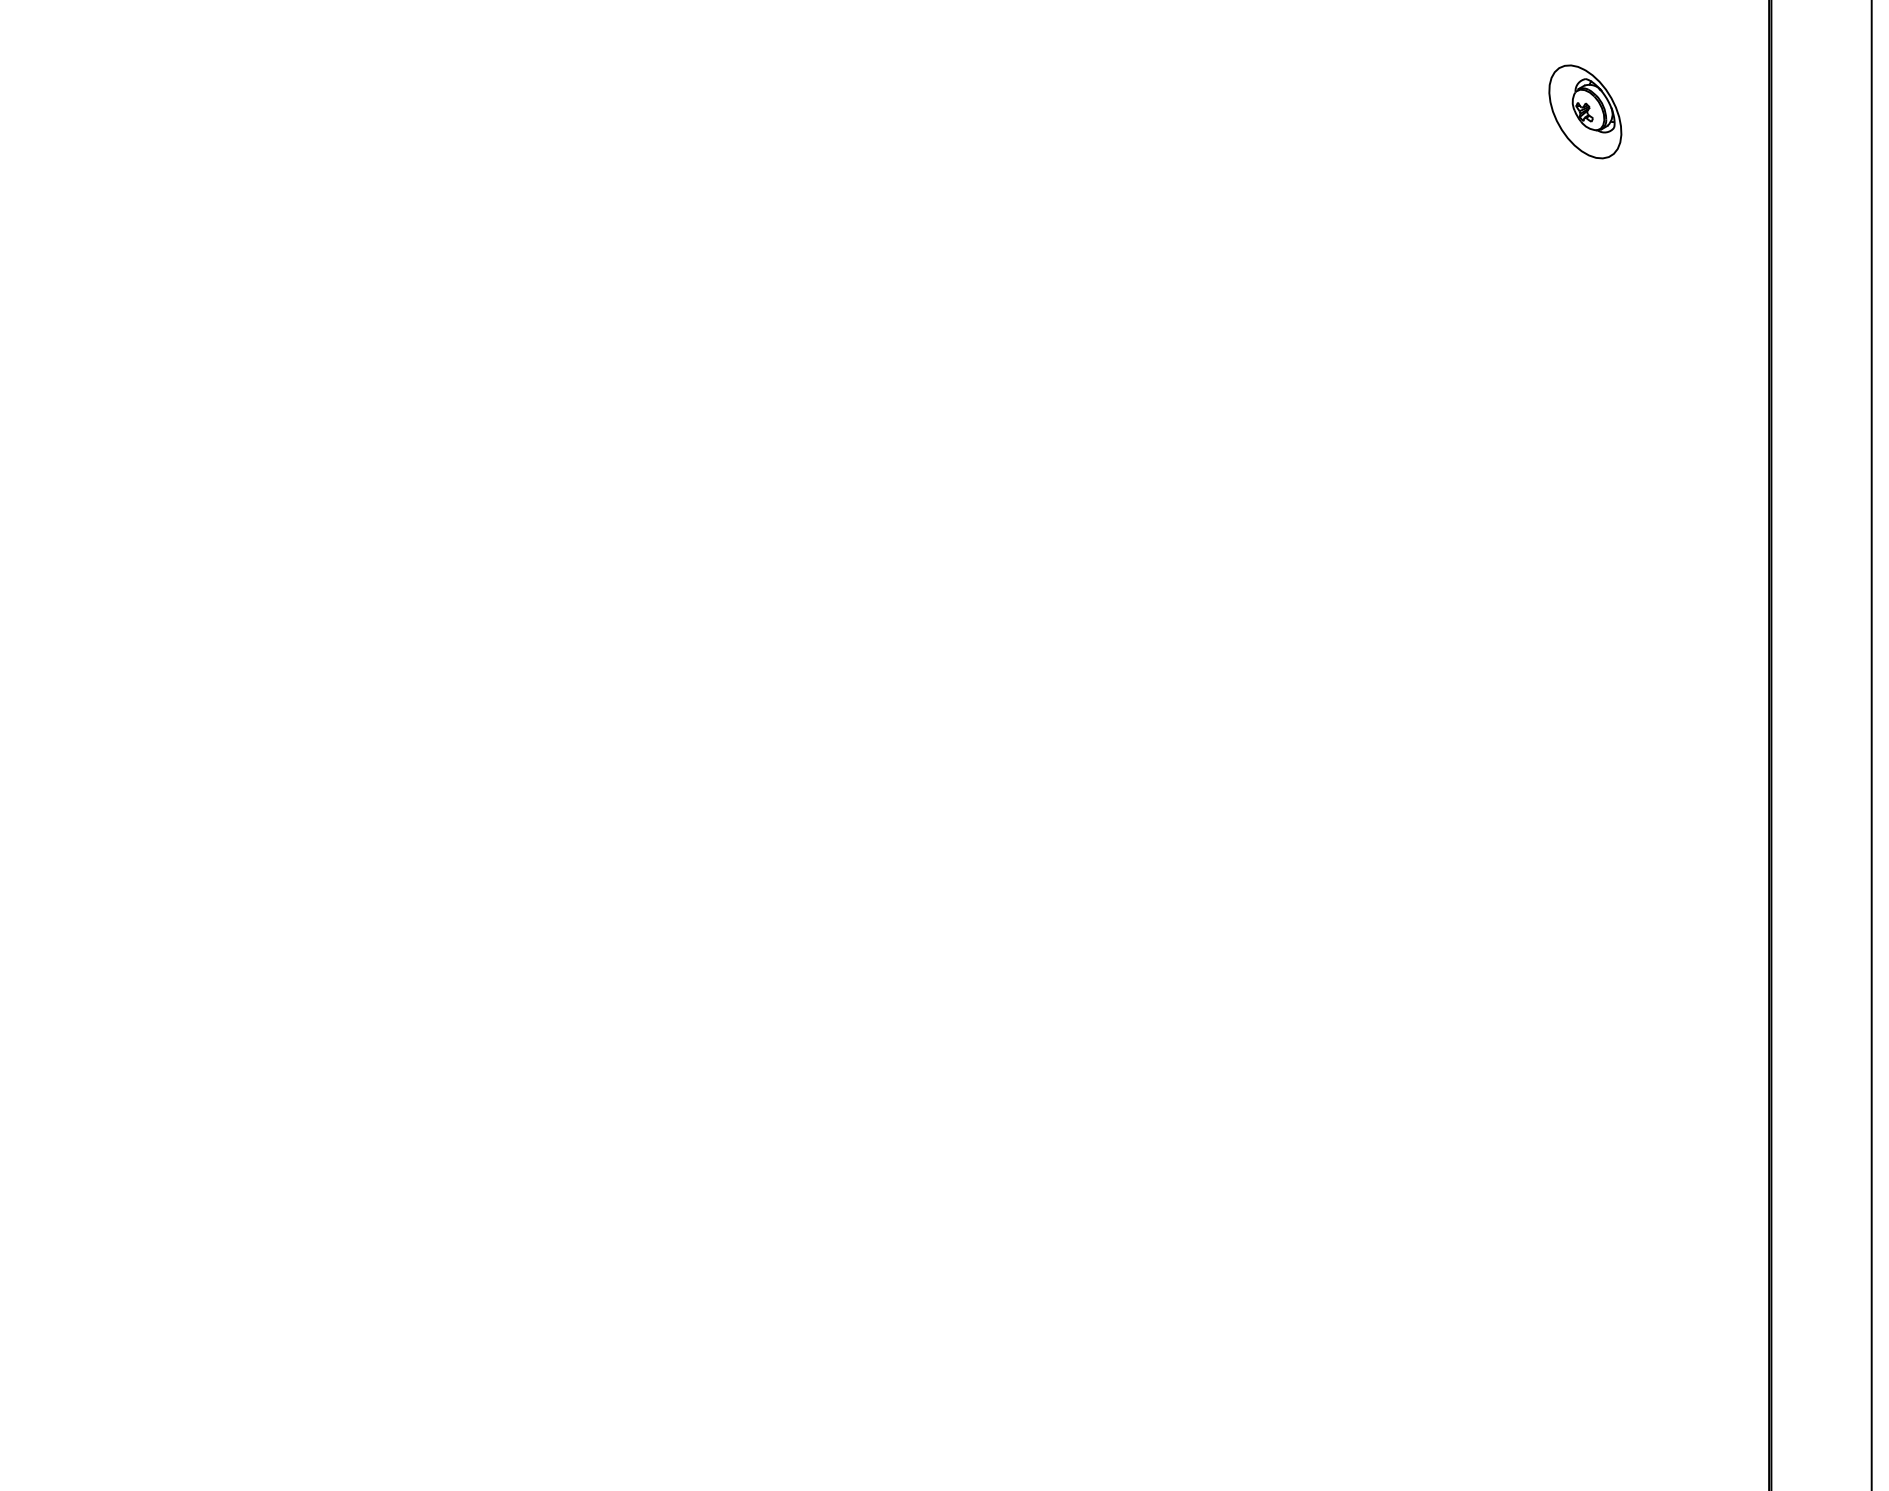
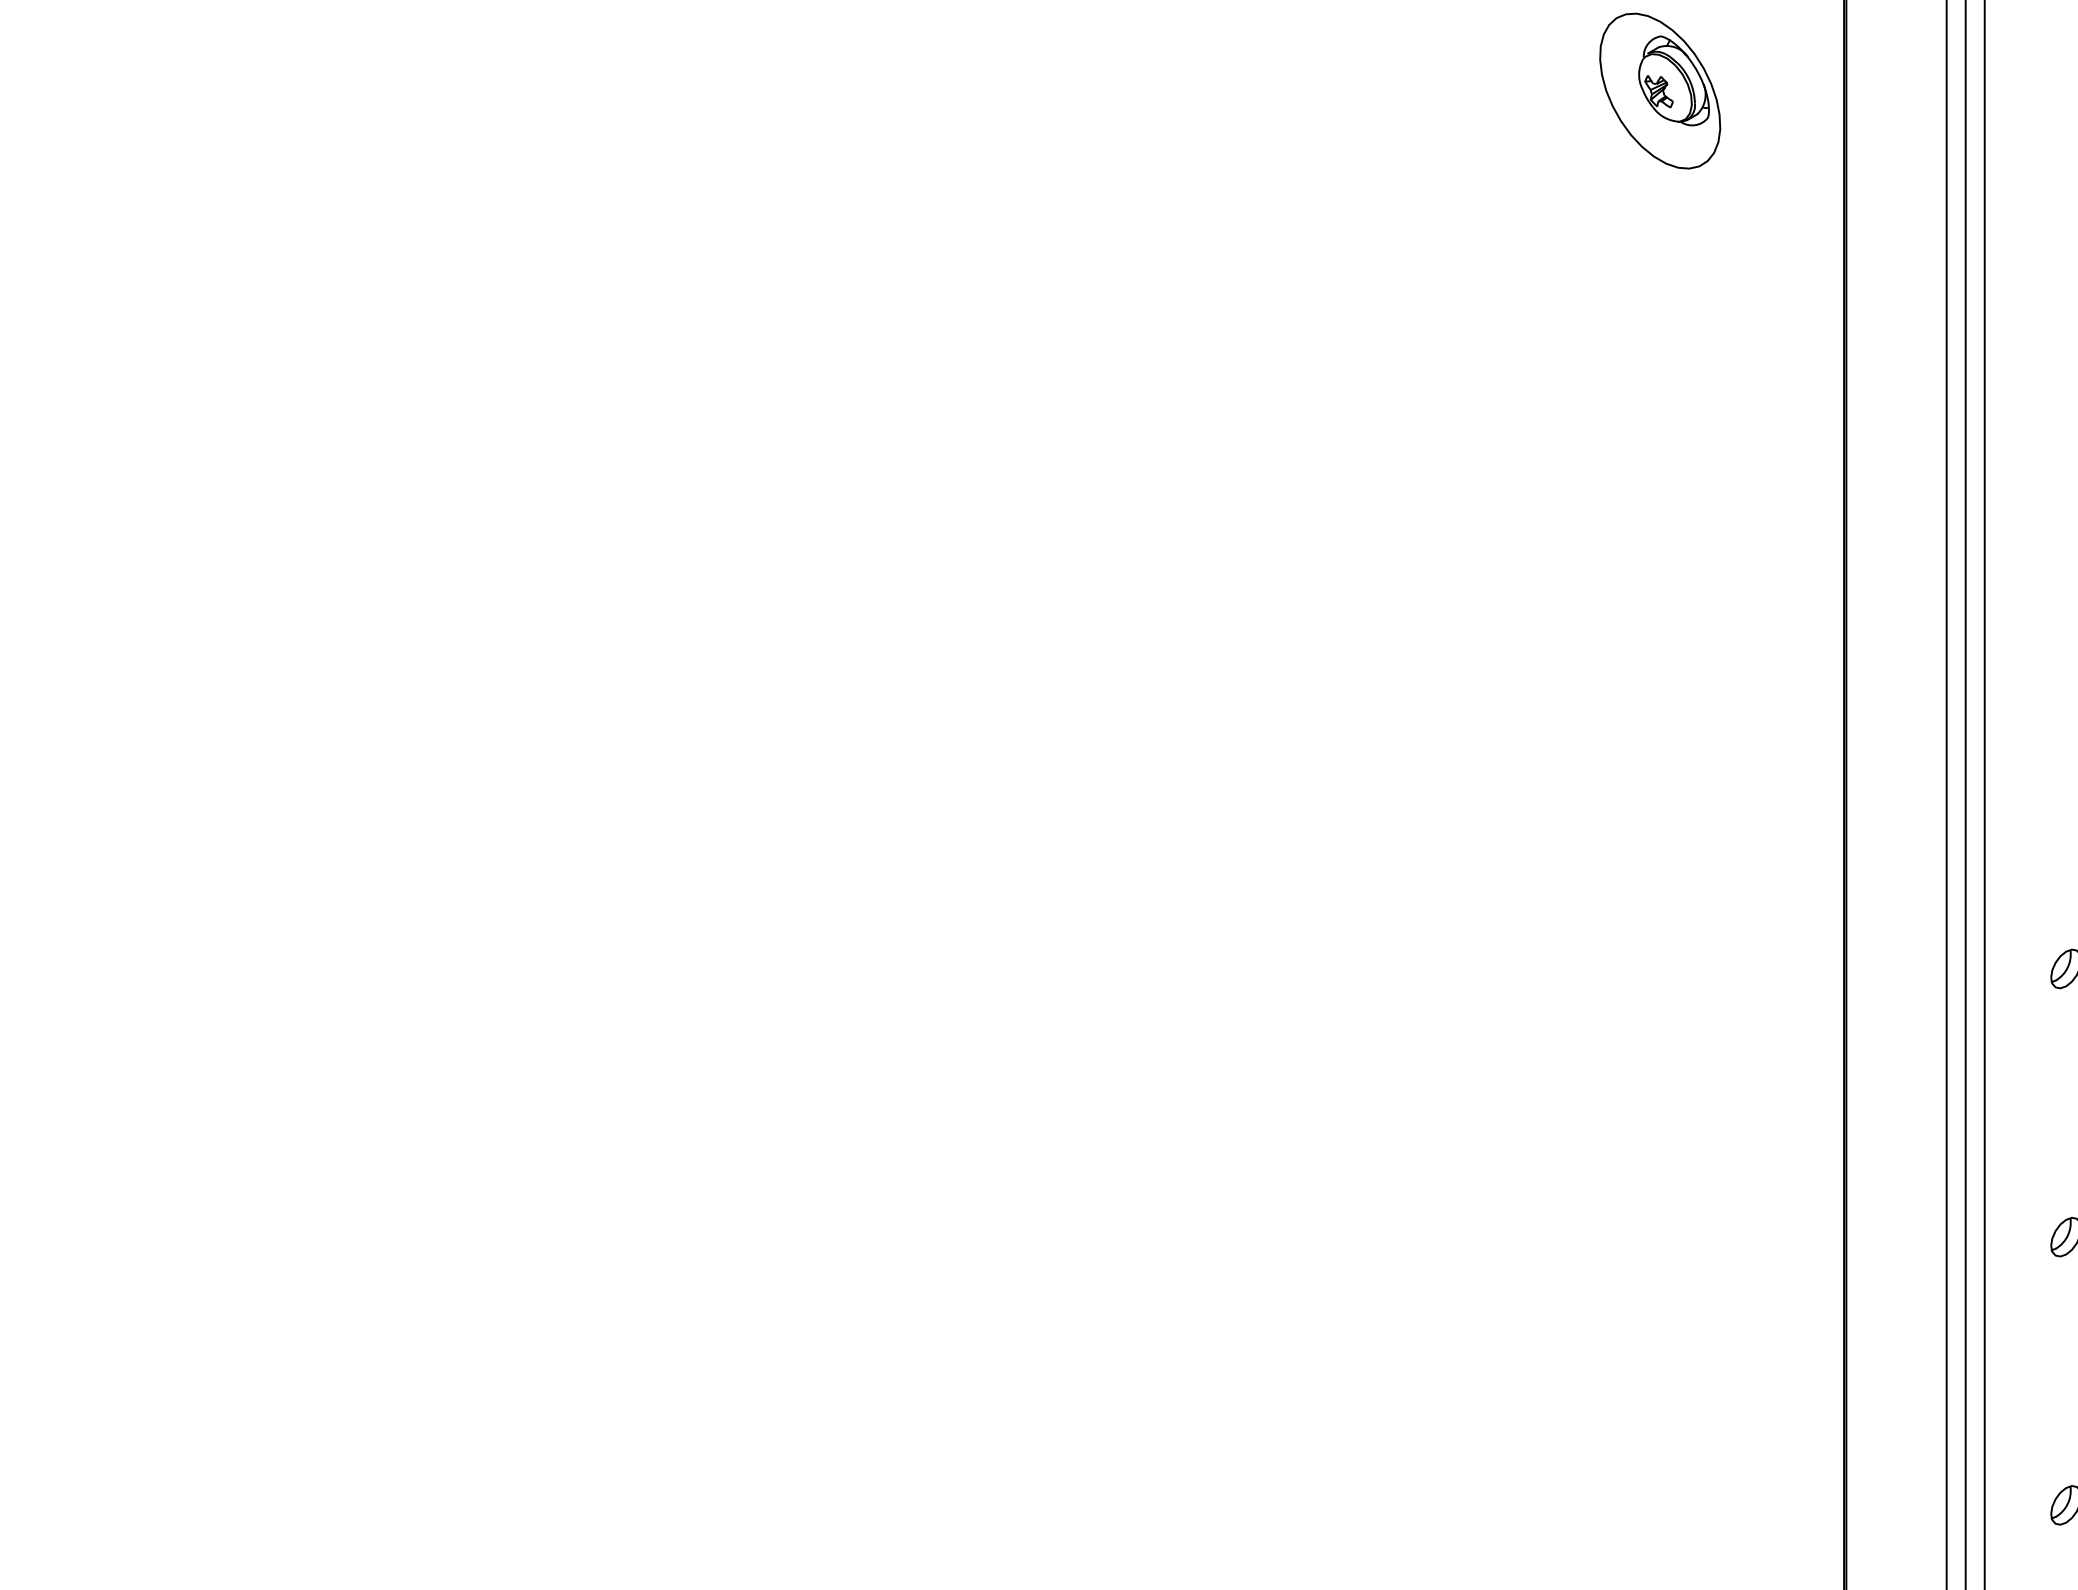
part: (1585, 111) -> (1660, 90), size x1.67

